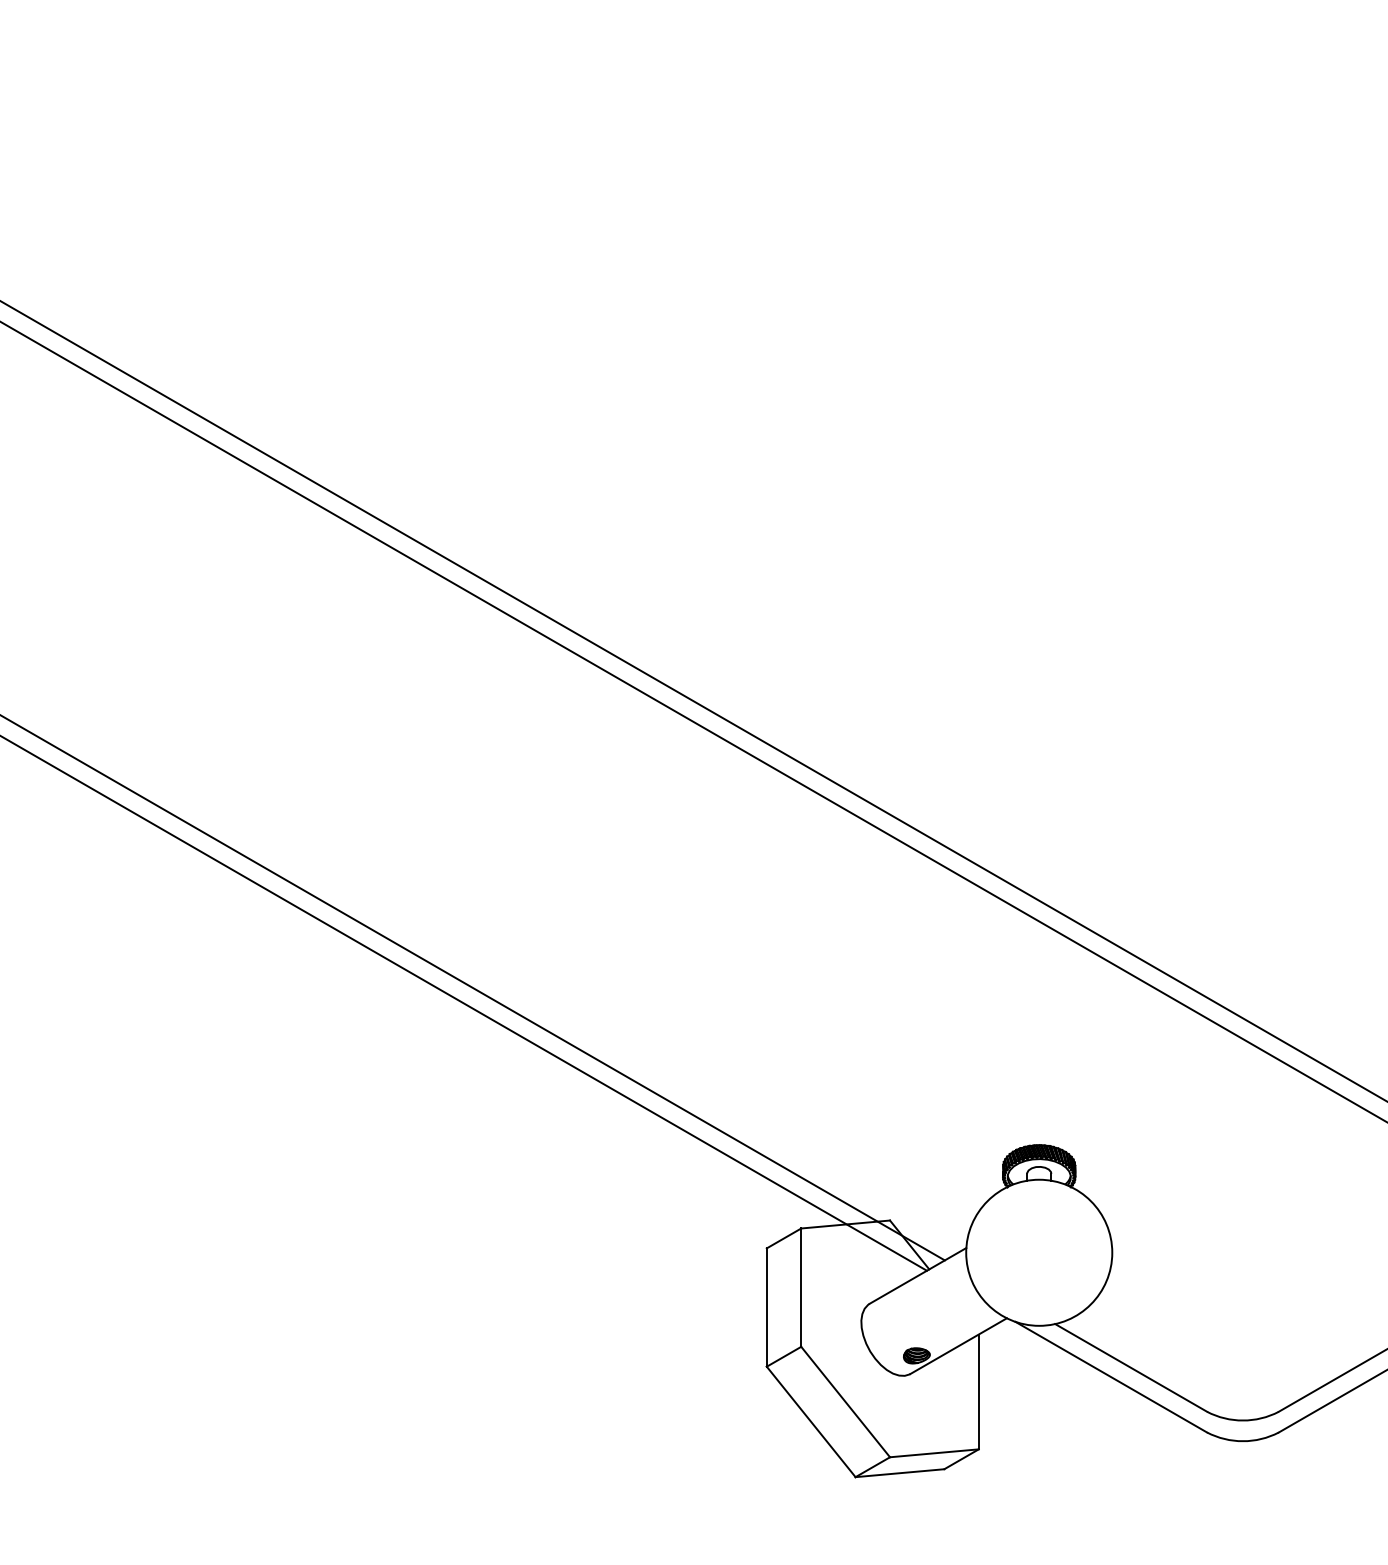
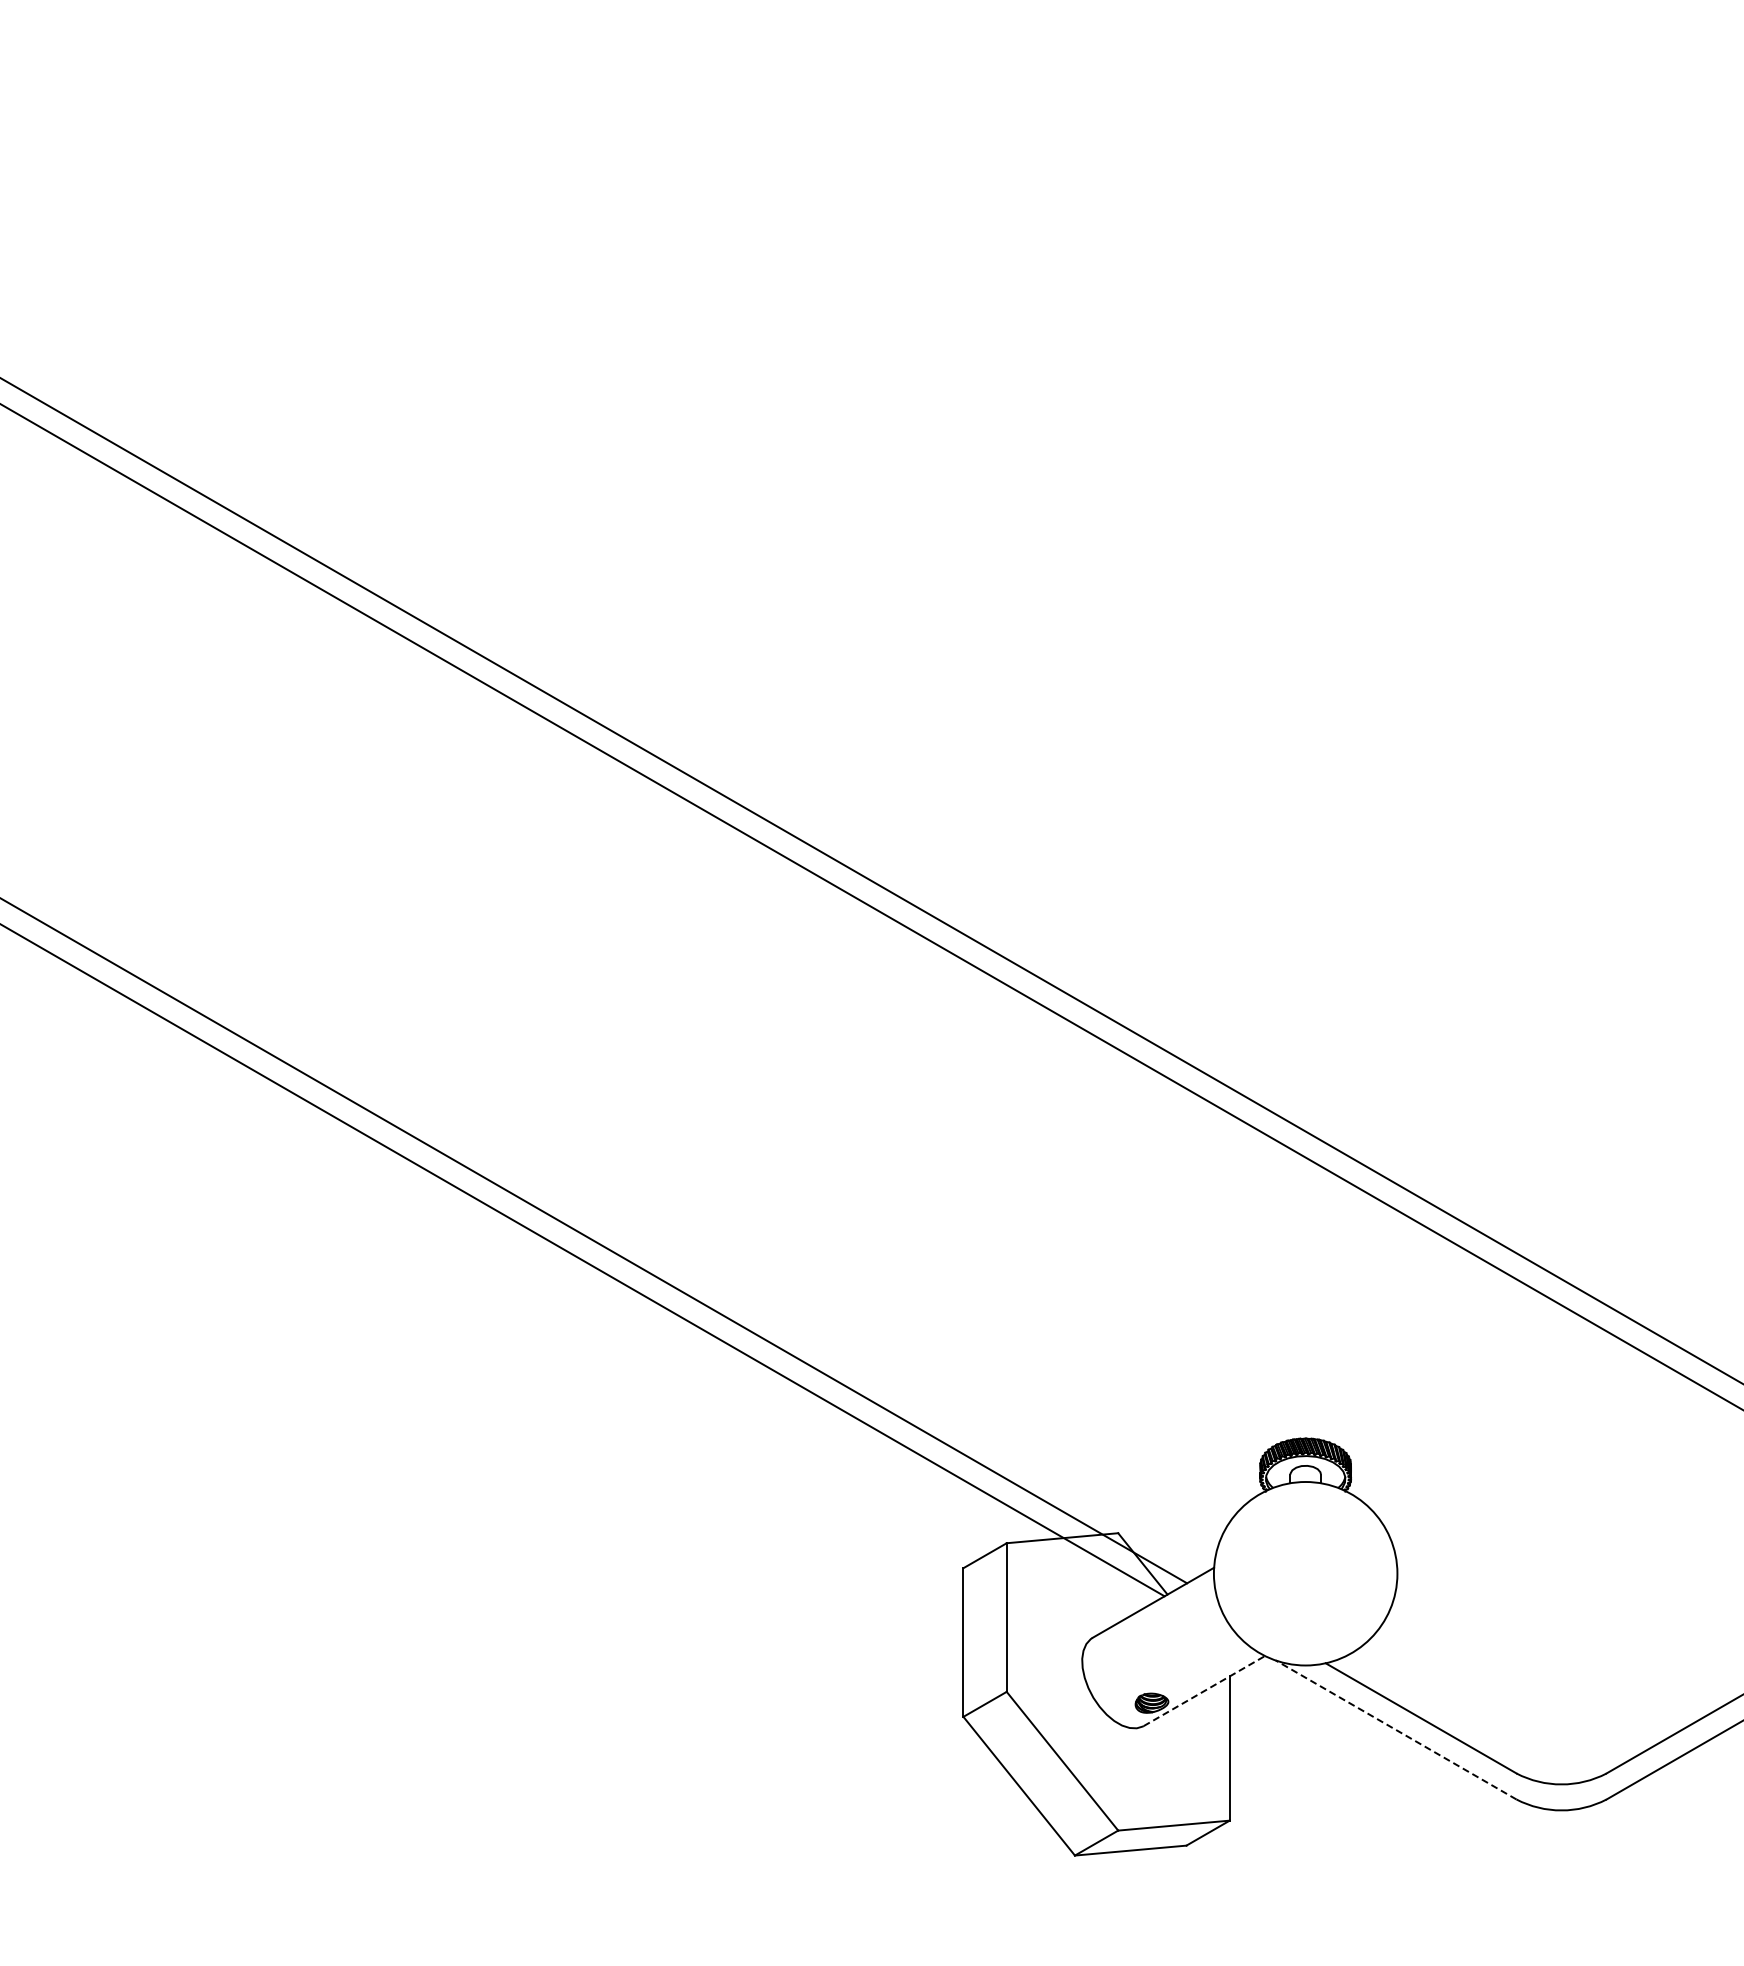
line: (958, 1345) -> (1204, 1690), solid -> dashed
line: (1110, 1376) -> (1395, 1729), solid -> dashed

